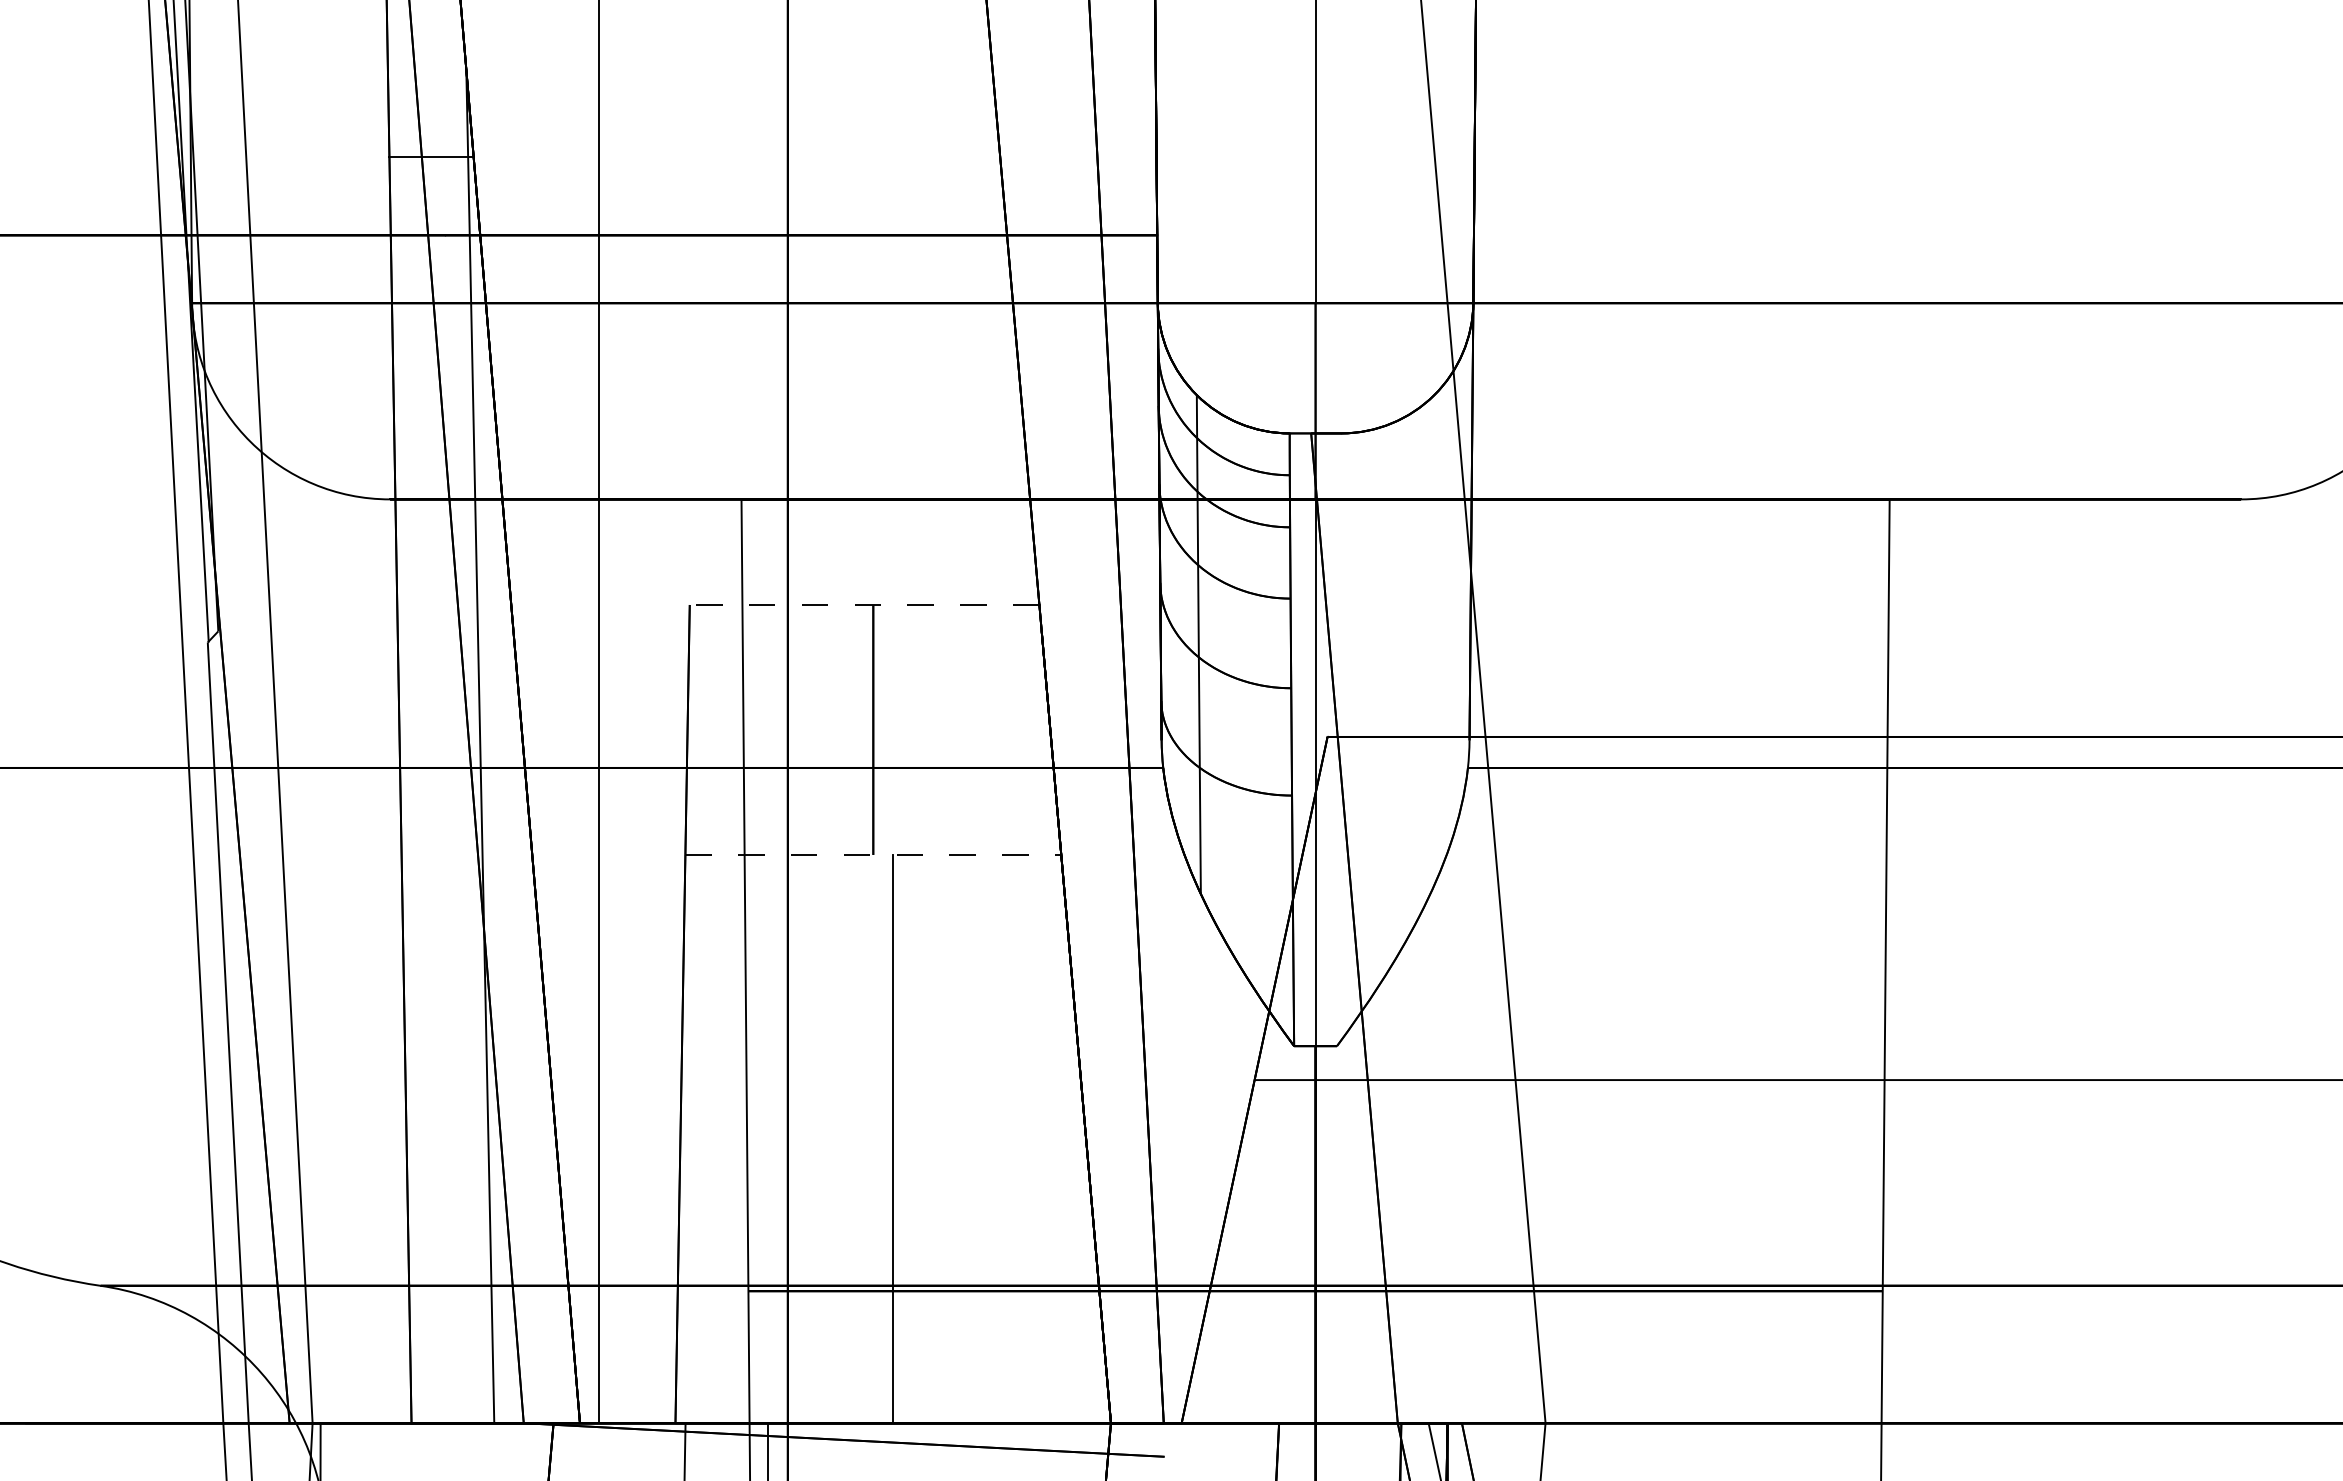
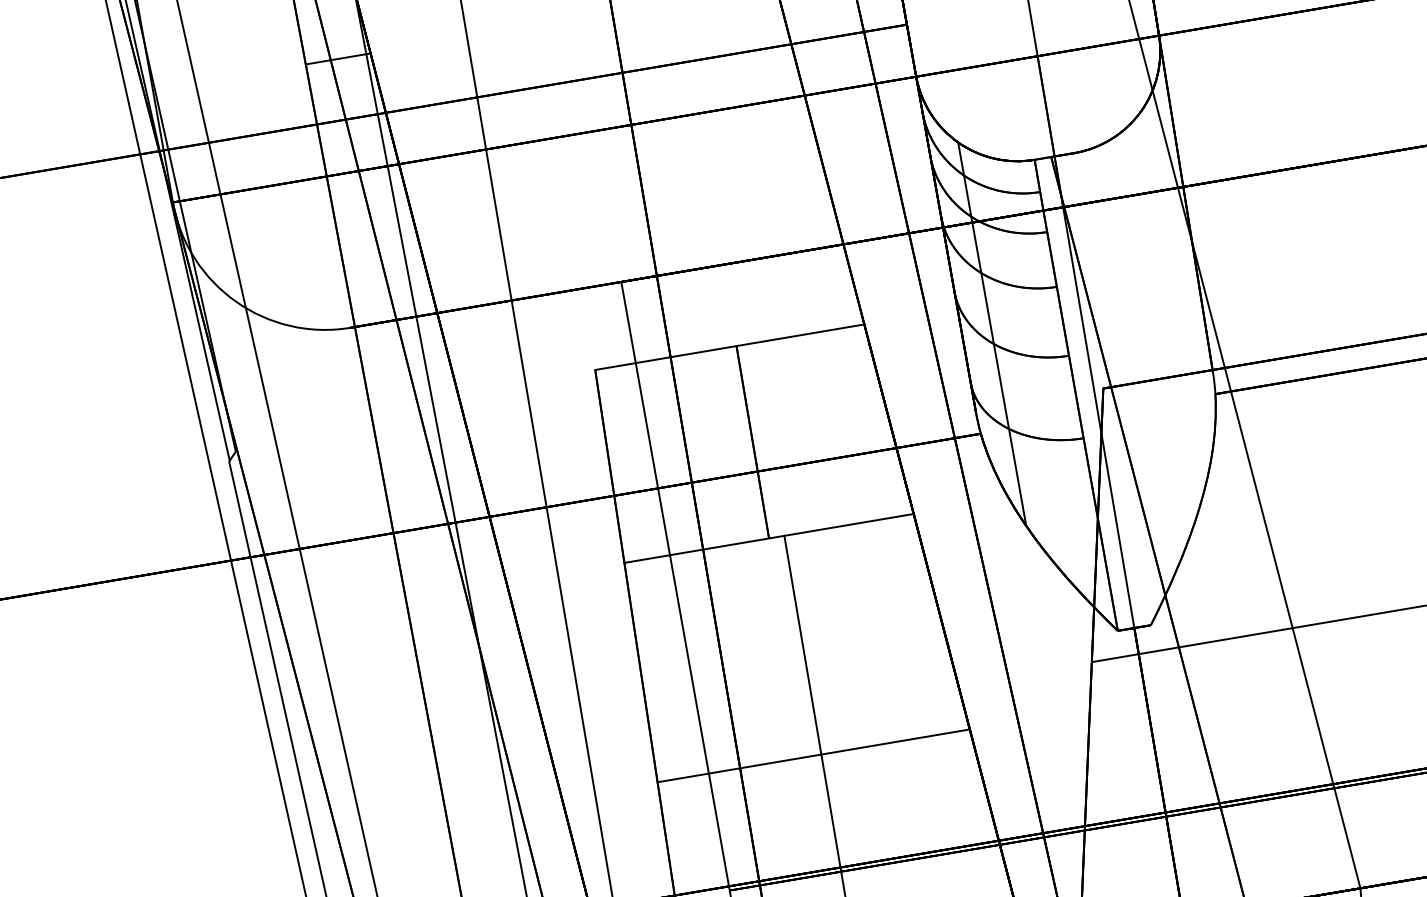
line: (864, 604) -> (729, 346), dashed -> solid
line: (873, 854) -> (769, 538), dashed -> solid
line: (883, 1139) -> (813, 756), added

